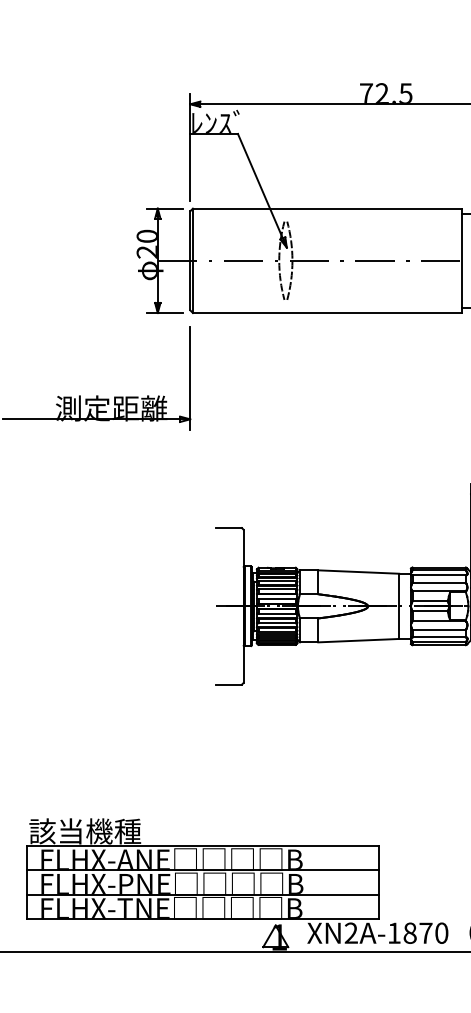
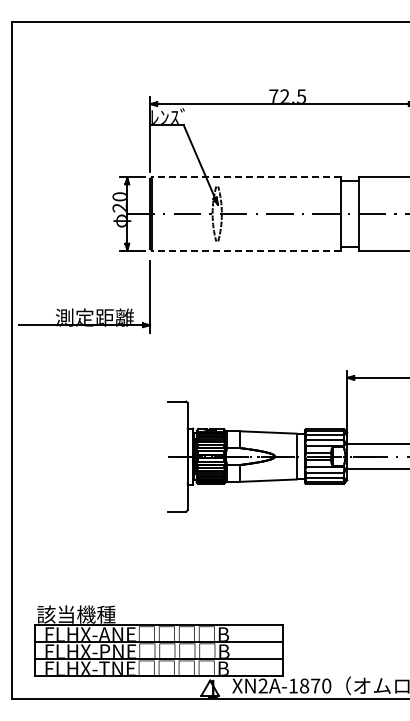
line: (326, 208) -> (245, 177), solid -> dashed
line: (326, 312) -> (245, 250), solid -> dashed

